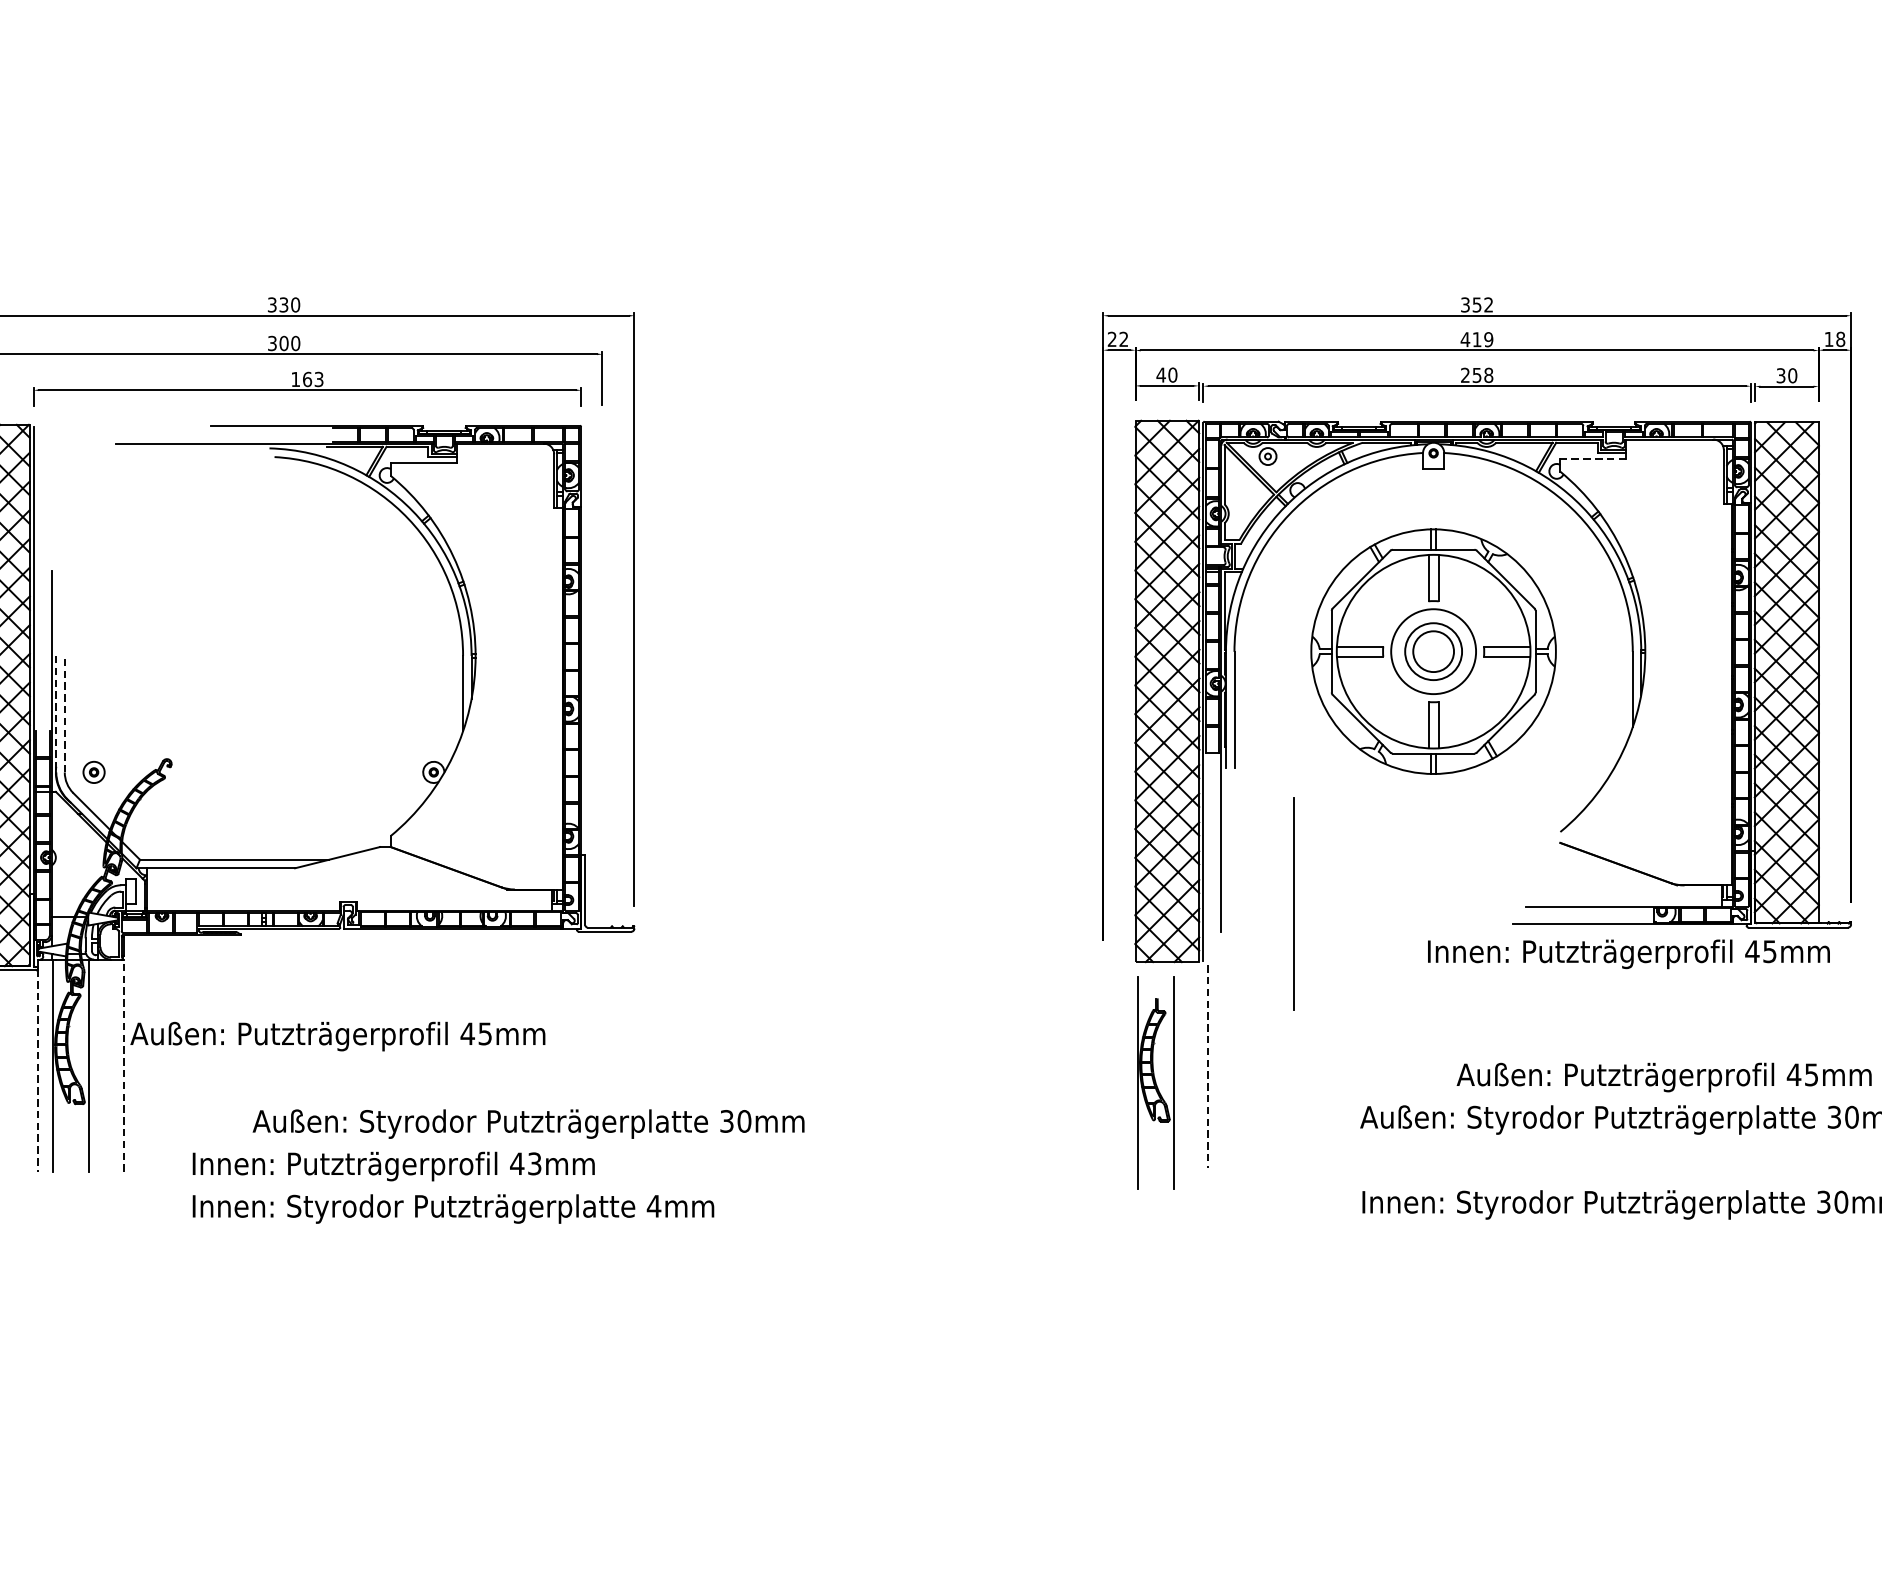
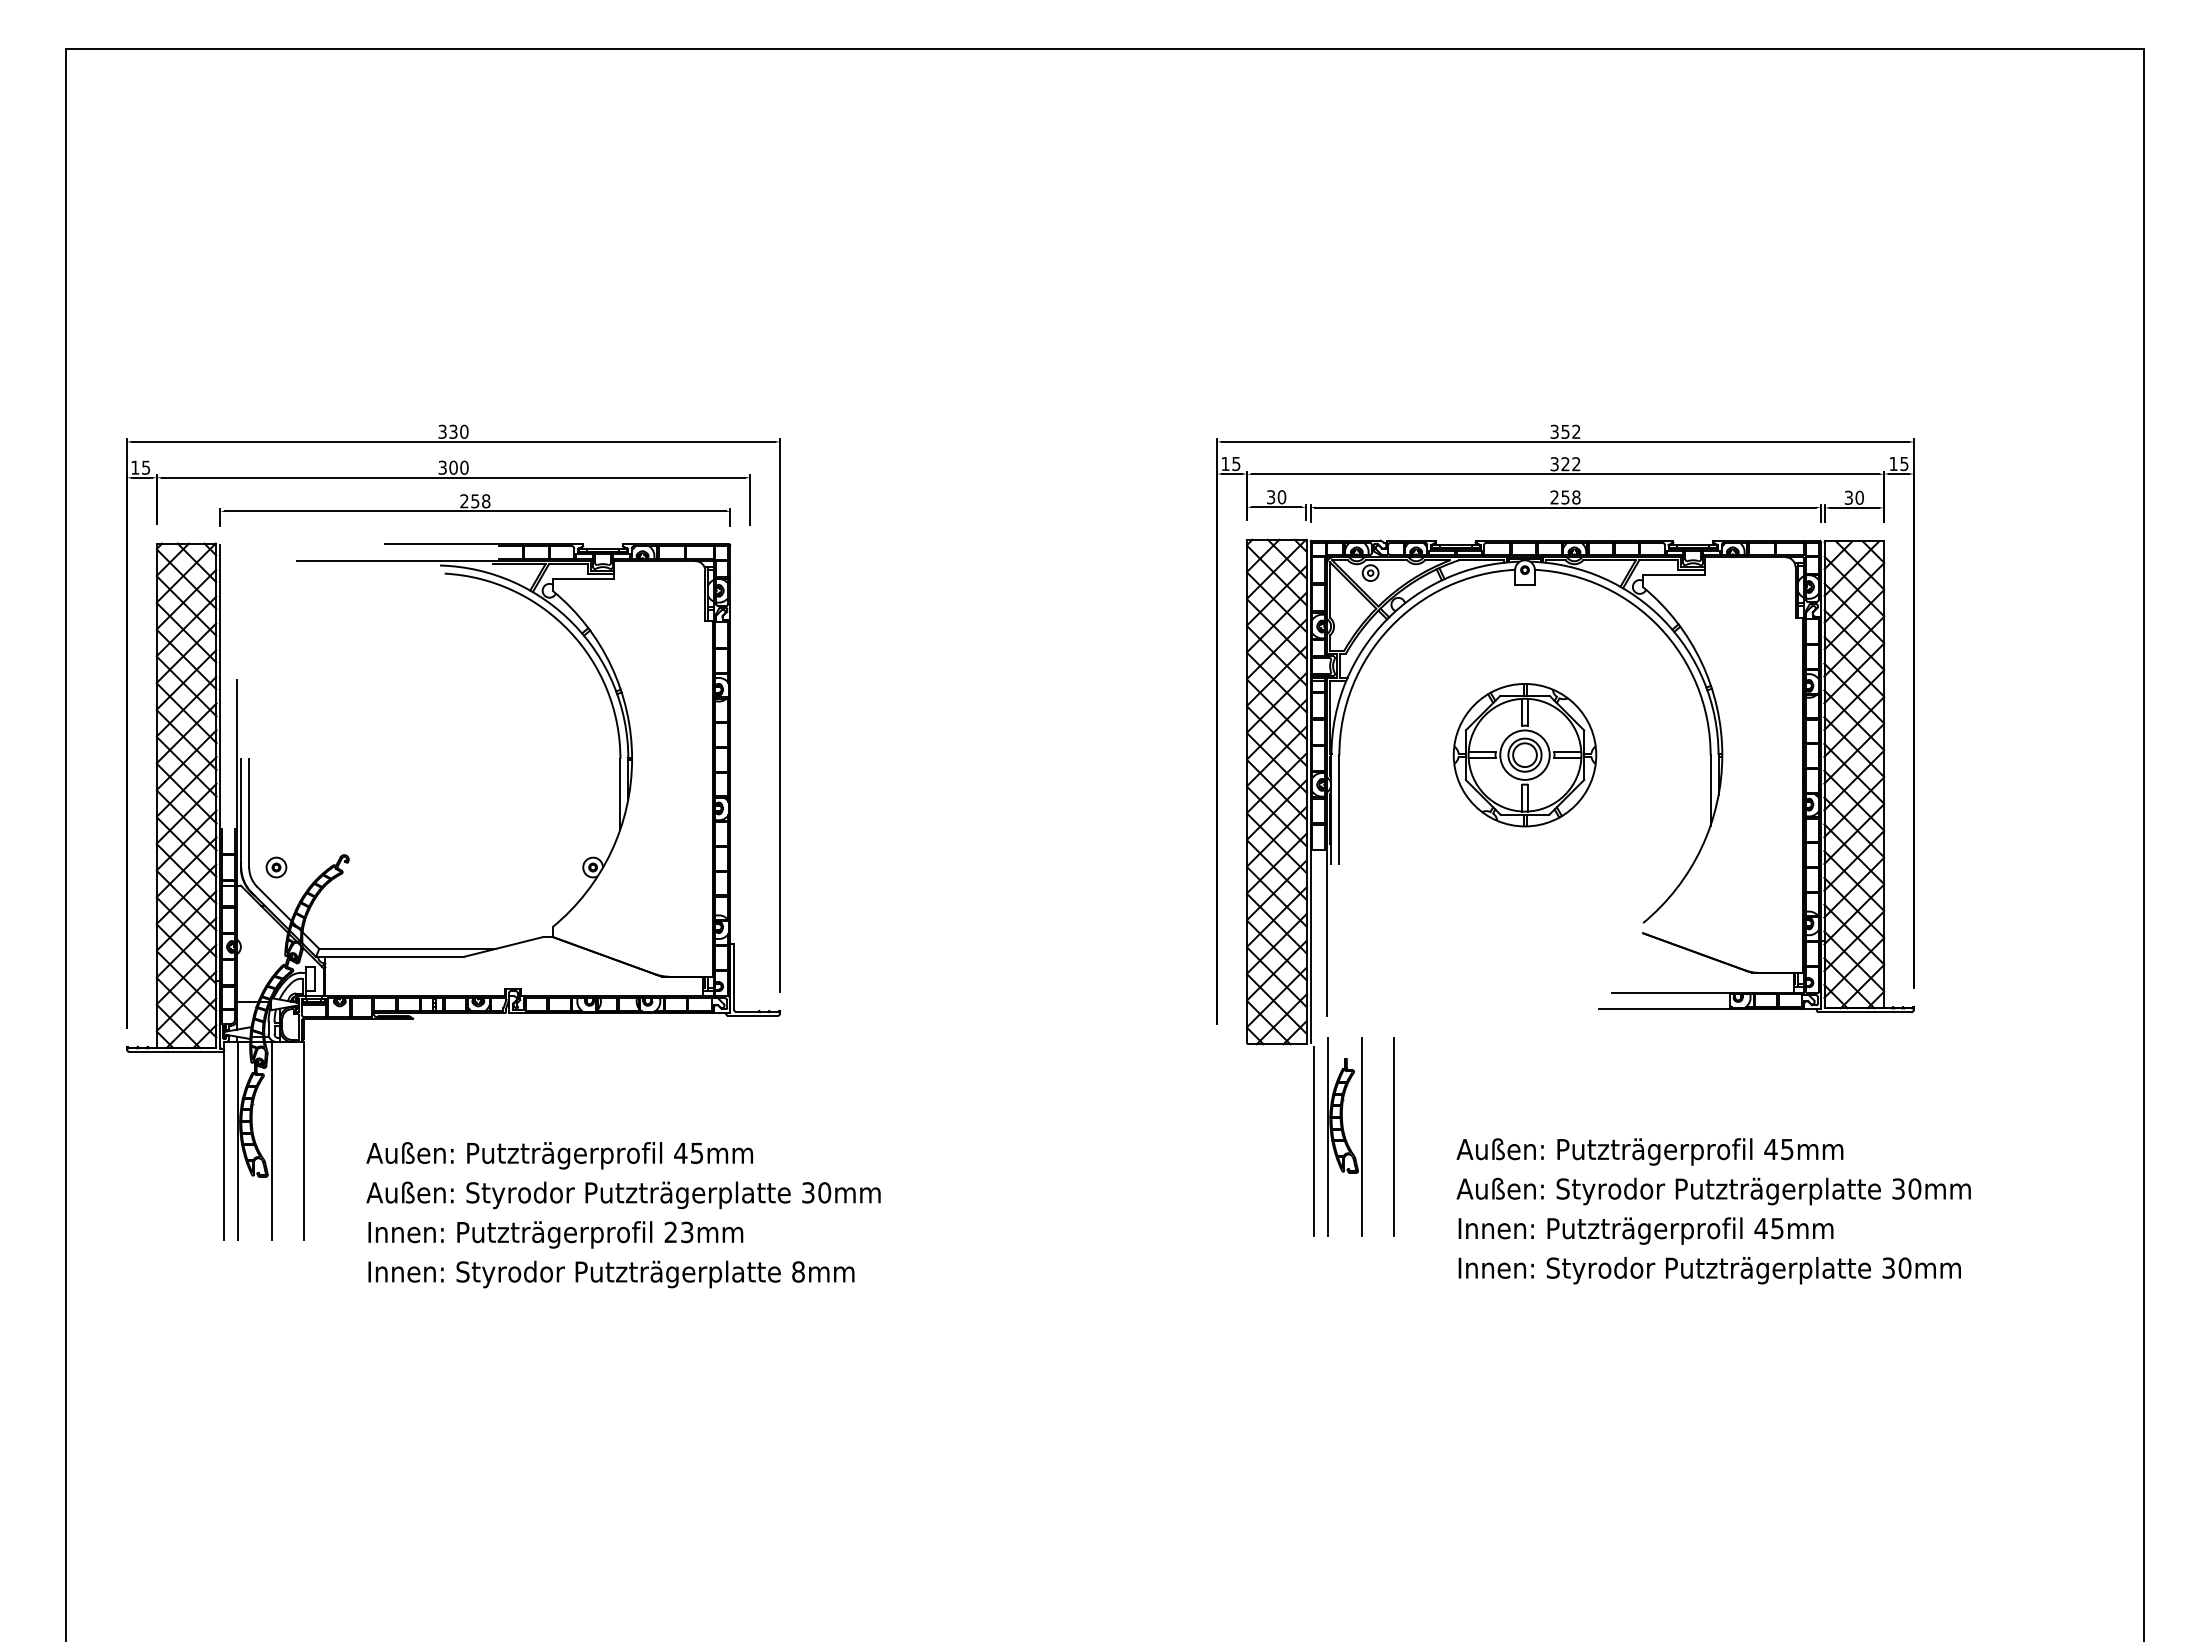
text: (1117, 338) -> (1230, 463), 22 -> 15
text: (1840, 338) -> (1904, 463), 18 -> 15
text: (1477, 339) -> (1565, 464), 419 -> 322
text: (1160, 375) -> (1270, 497), 40 -> 30
text: (307, 379) -> (475, 501), 163 -> 258
line: (1592, 459) -> (1673, 575), dashed -> solid
part: (1433, 652) -> (1524, 755), size x0.62
line: (65, 713) -> (249, 812), dashed -> solid
line: (56, 714) -> (241, 813), dashed -> solid
line: (1292, 903) -> (1393, 1136), moved
text: (1628, 953) -> (1645, 1230), moved
text: (337, 1036) -> (559, 1155), moved
line: (124, 1065) -> (304, 1140), dashed -> solid
line: (1207, 1067) -> (1314, 1142), dashed -> solid
line: (38, 1070) -> (224, 1145), dashed -> solid
text: (1663, 1077) -> (1649, 1151), moved
part: (1155, 1082) -> (1344, 1136), moved
text: (528, 1124) -> (623, 1195), moved
text: (516, 1162) -> (670, 1231), 43mm -> 23mm
text: (654, 1205) -> (798, 1271), 4mm -> 8mm

